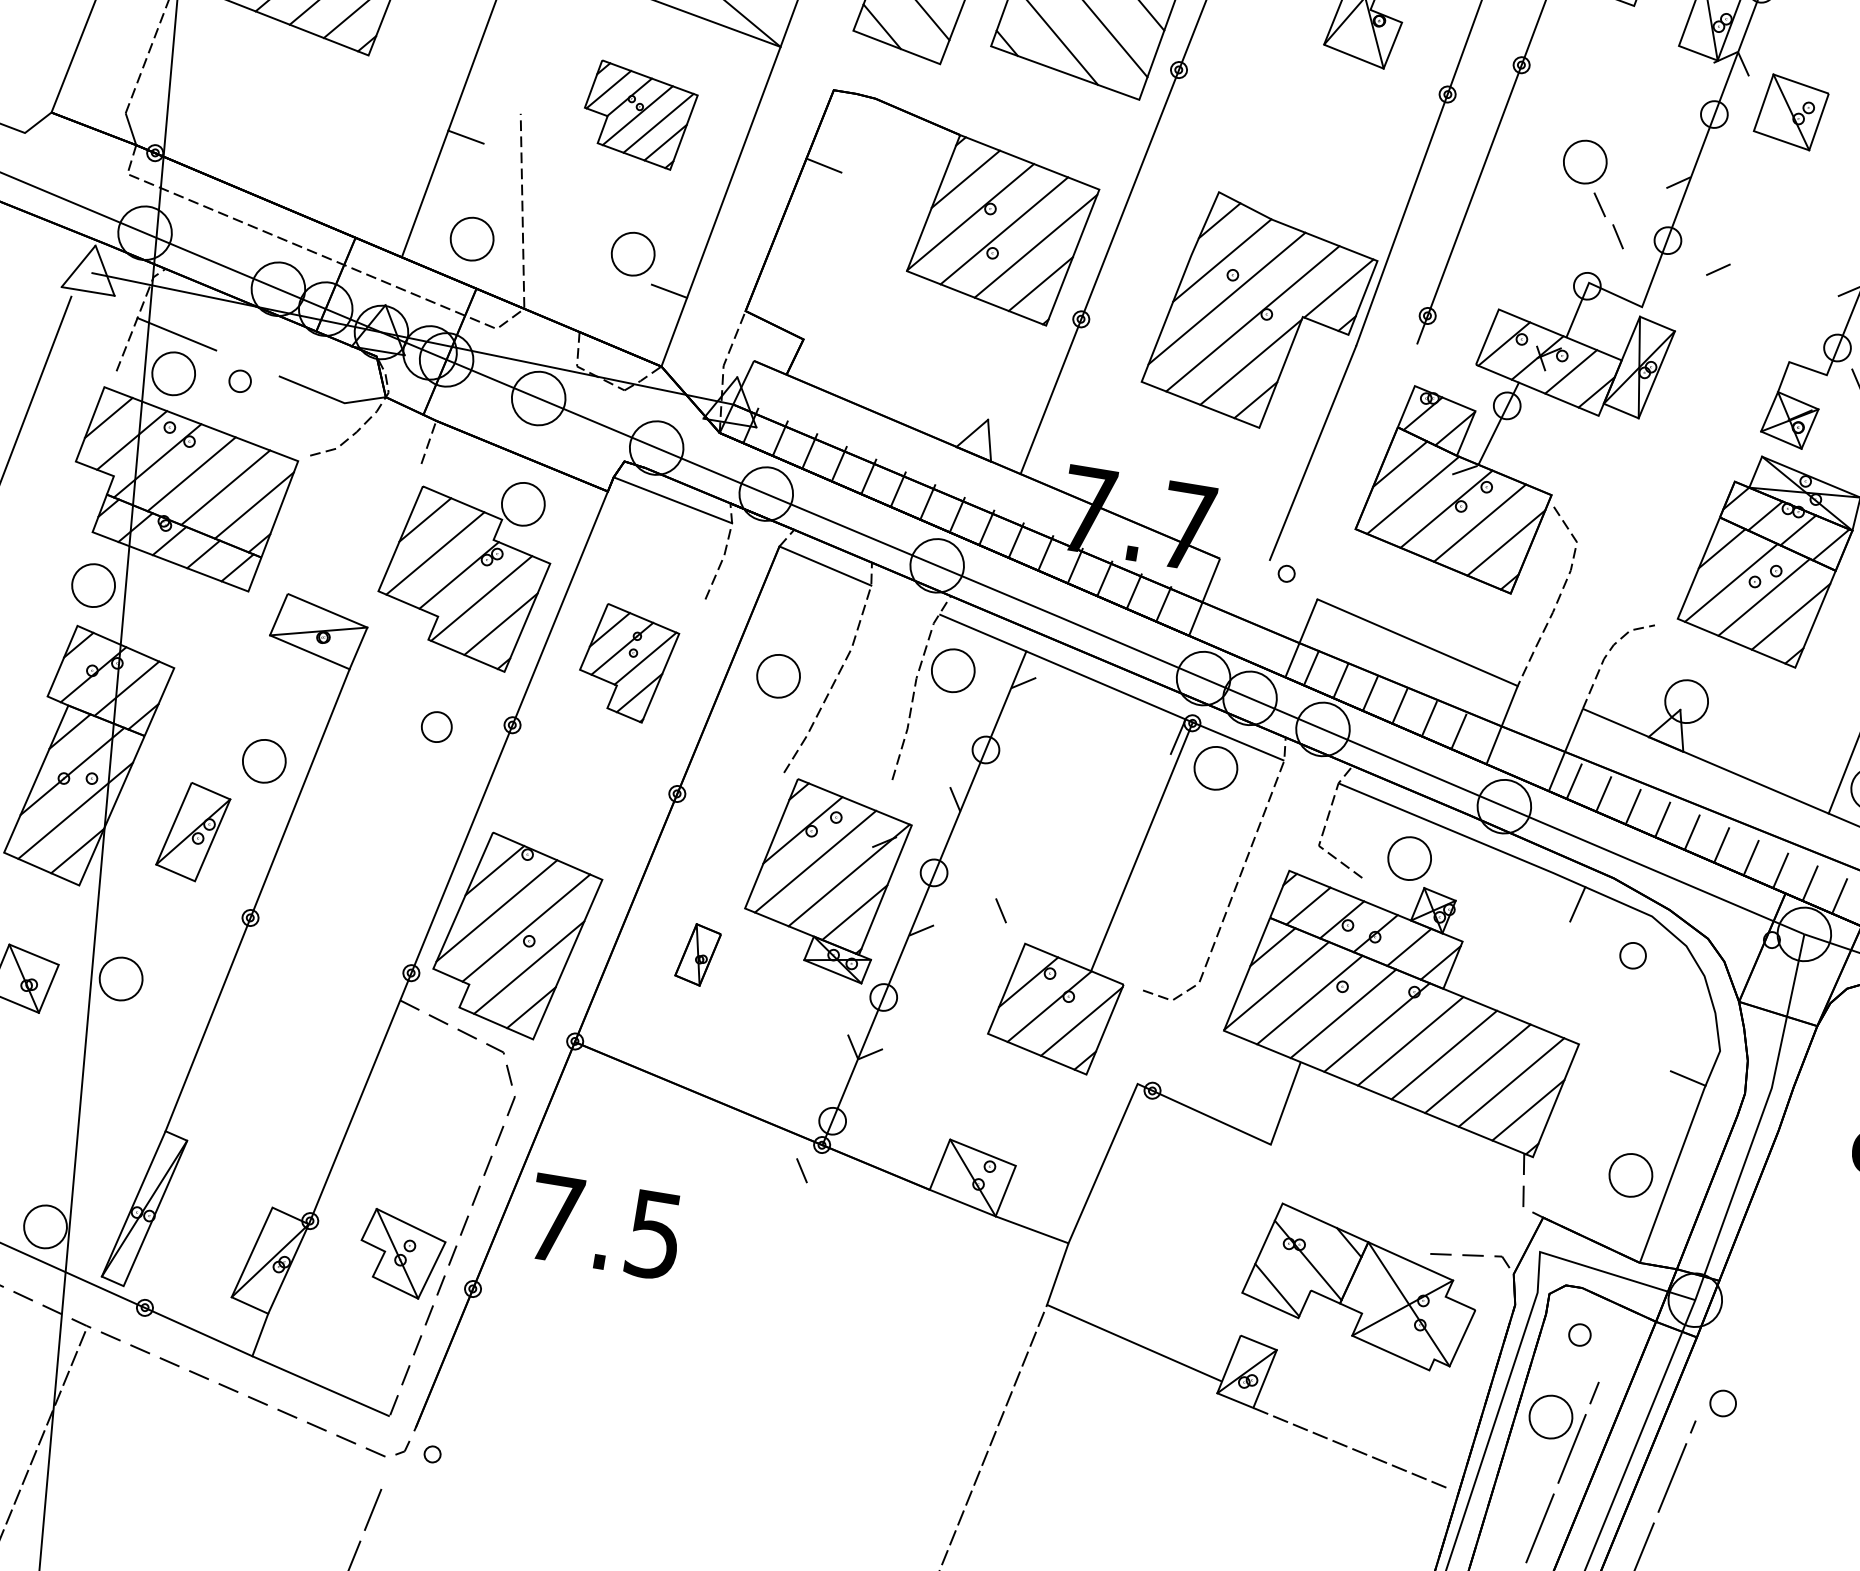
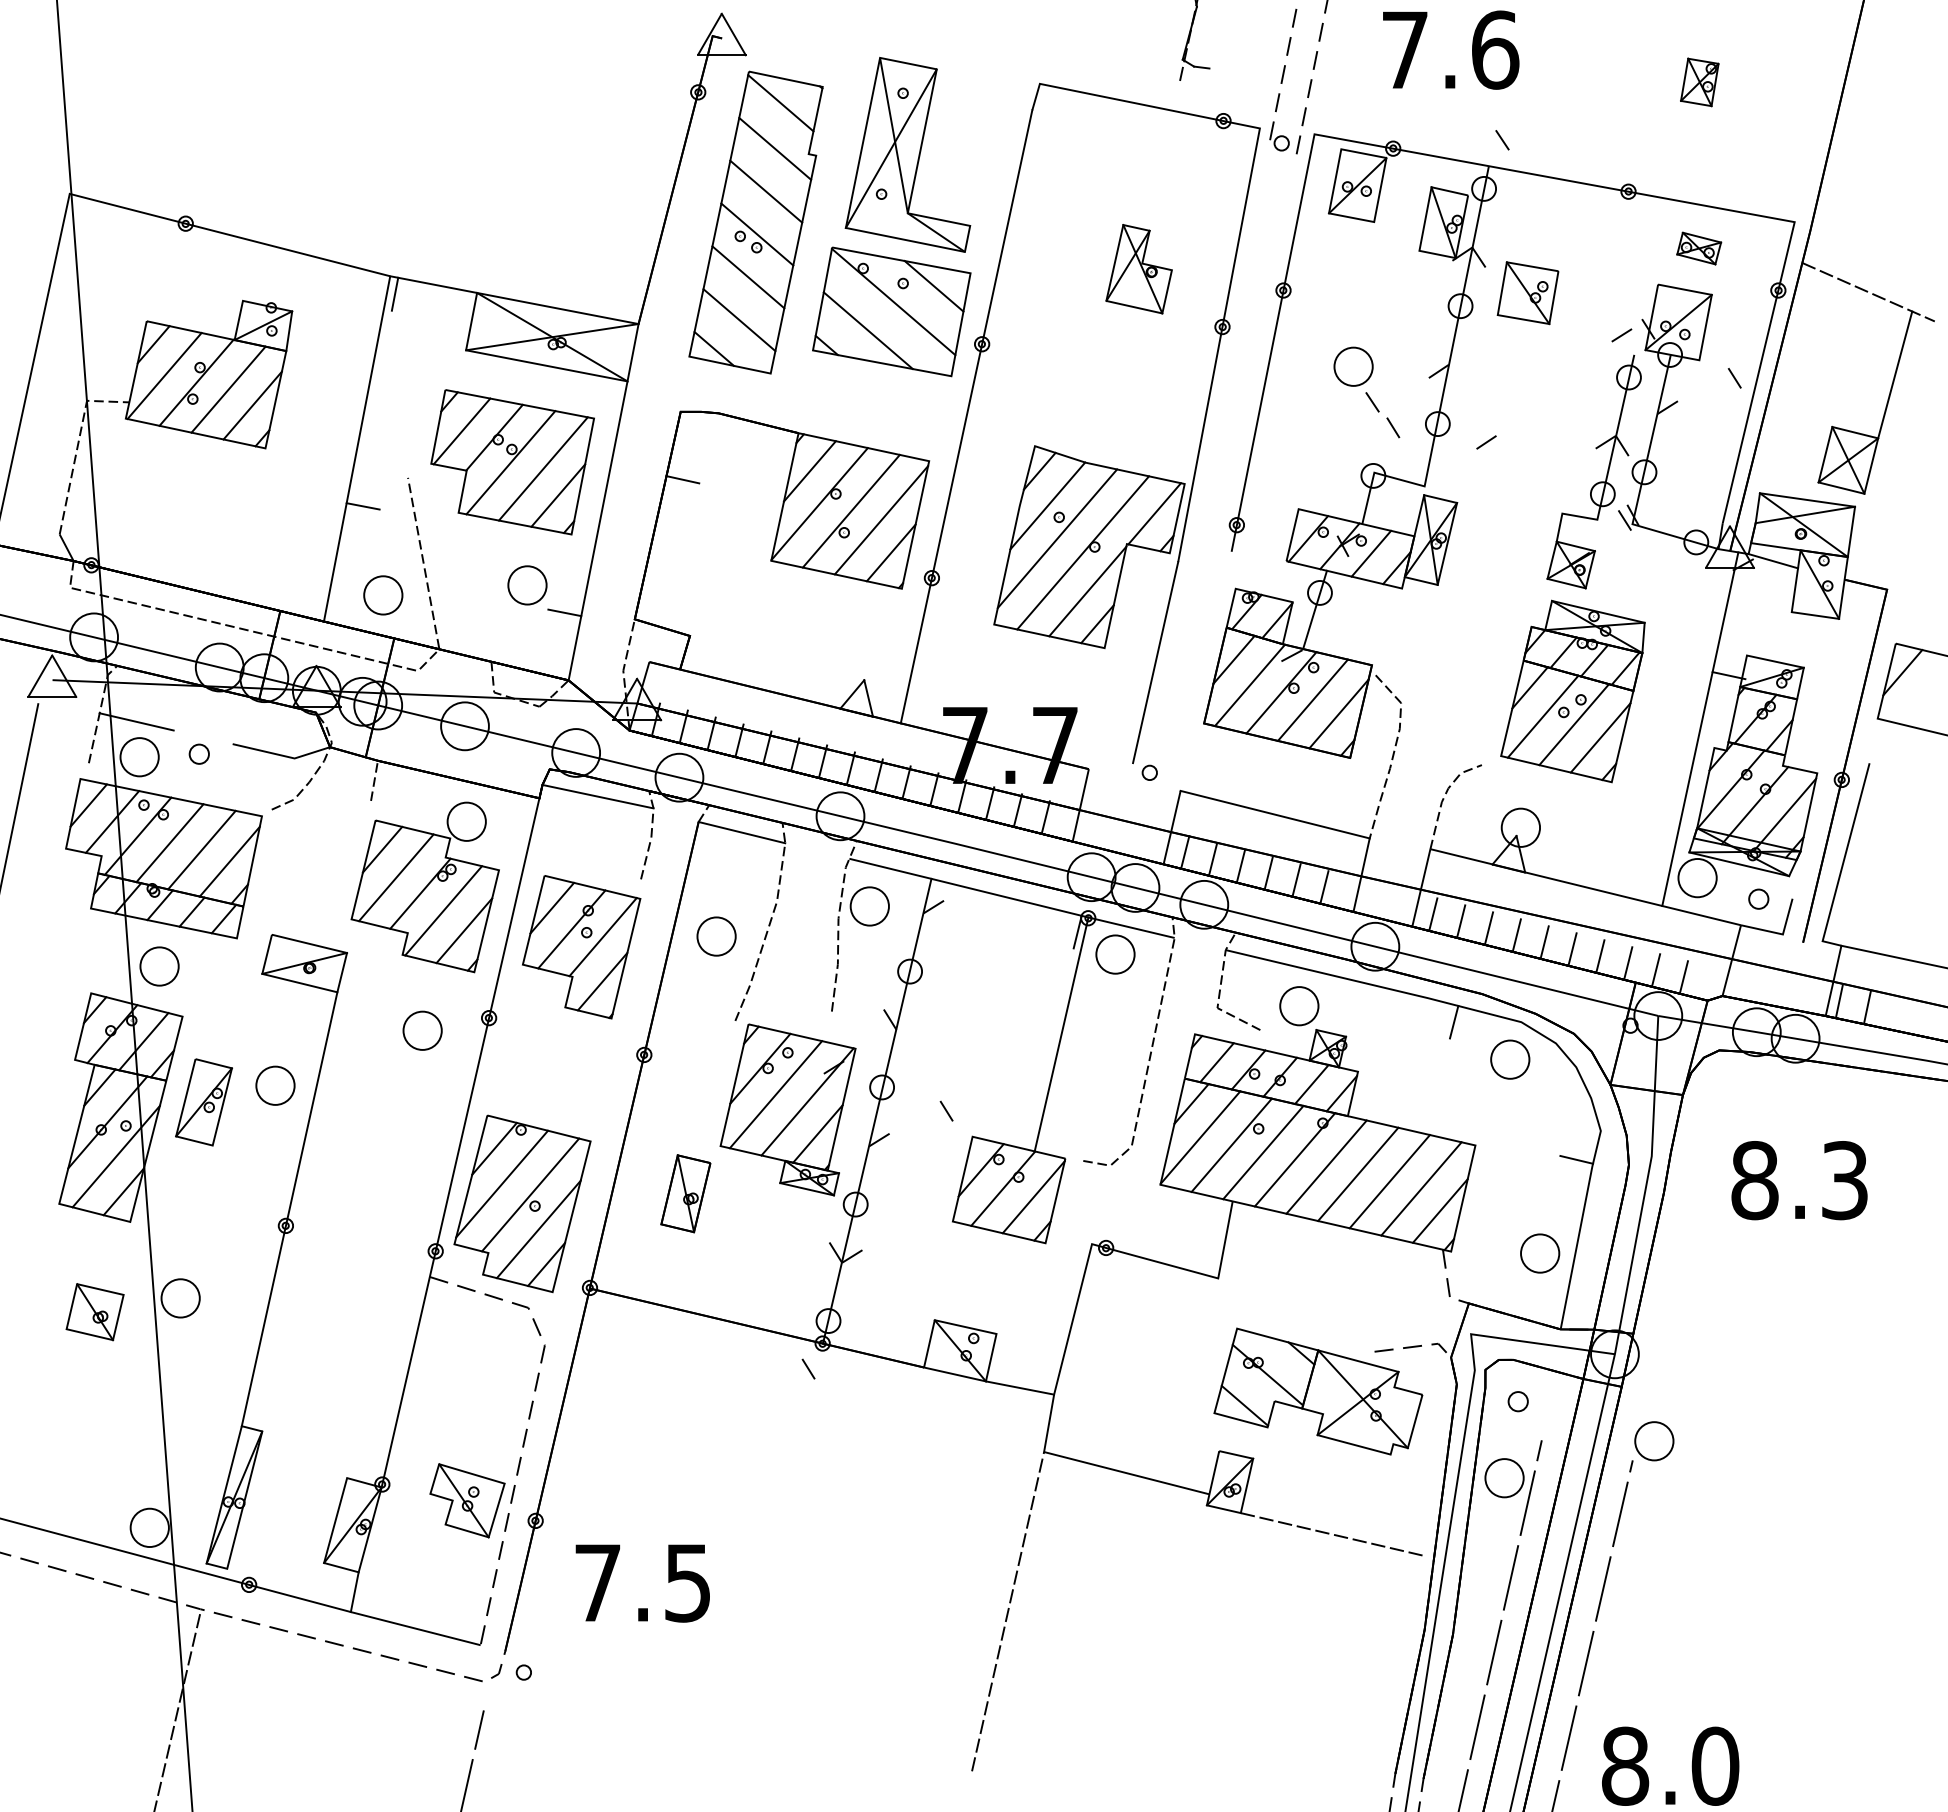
part: (638, 115) -> (512, 462), size x1.67
part: (93, 585) -> (159, 966), moved
part: (627, 663) -> (581, 947), size x1.43
part: (436, 726) -> (422, 1030), size x1.43
part: (192, 832) -> (203, 1102), moved
part: (697, 954) -> (685, 1193), size x1.43
part: (1633, 955) -> (1510, 1059), size x1.67
text: (604, 1227) -> (642, 1583), moved
part: (1723, 1403) -> (1654, 1441), size x1.67

